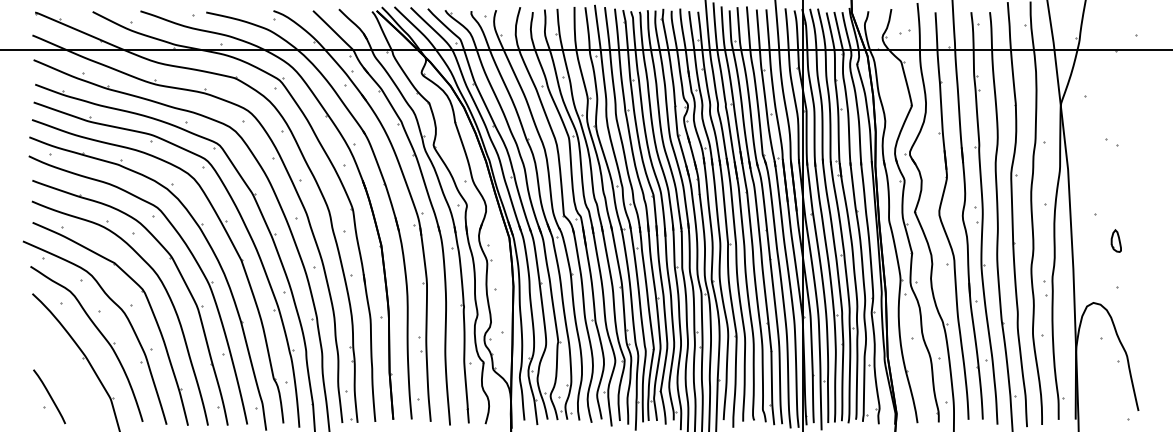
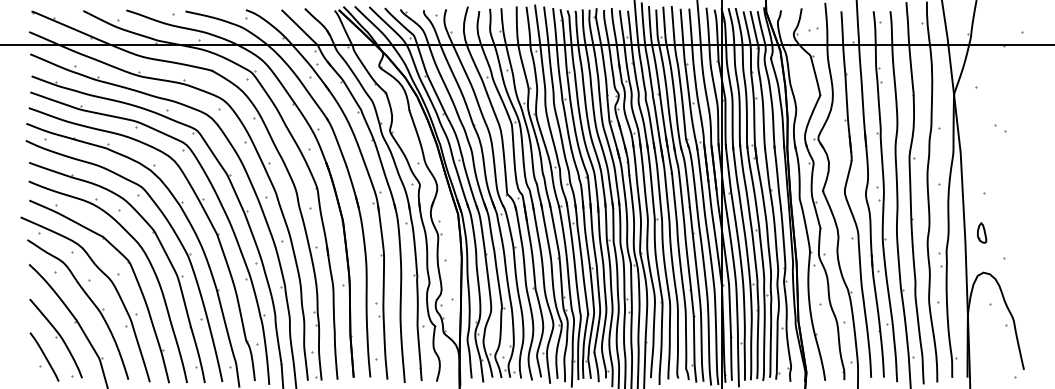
part: (1116, 240) -> (982, 232), moved
part: (61, 376) -> (55, 338), added

